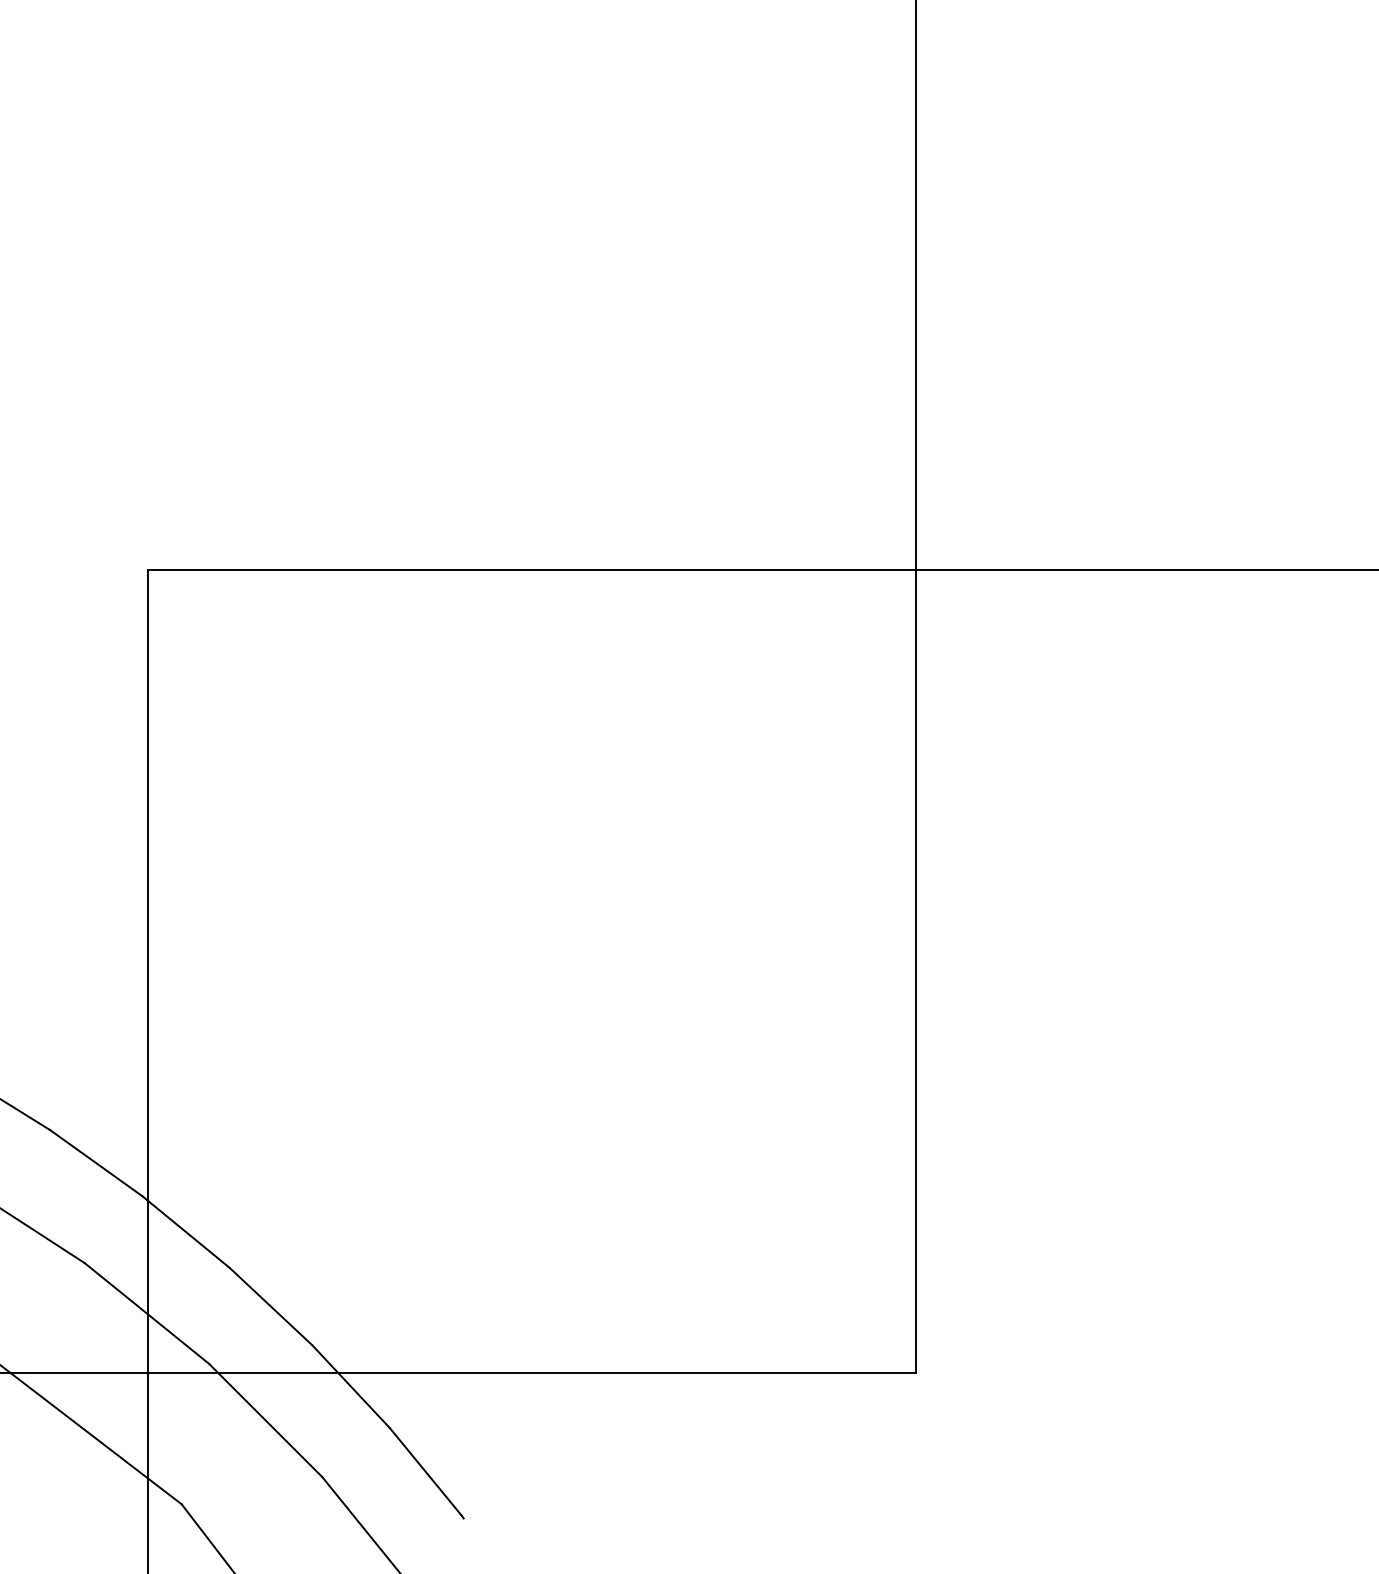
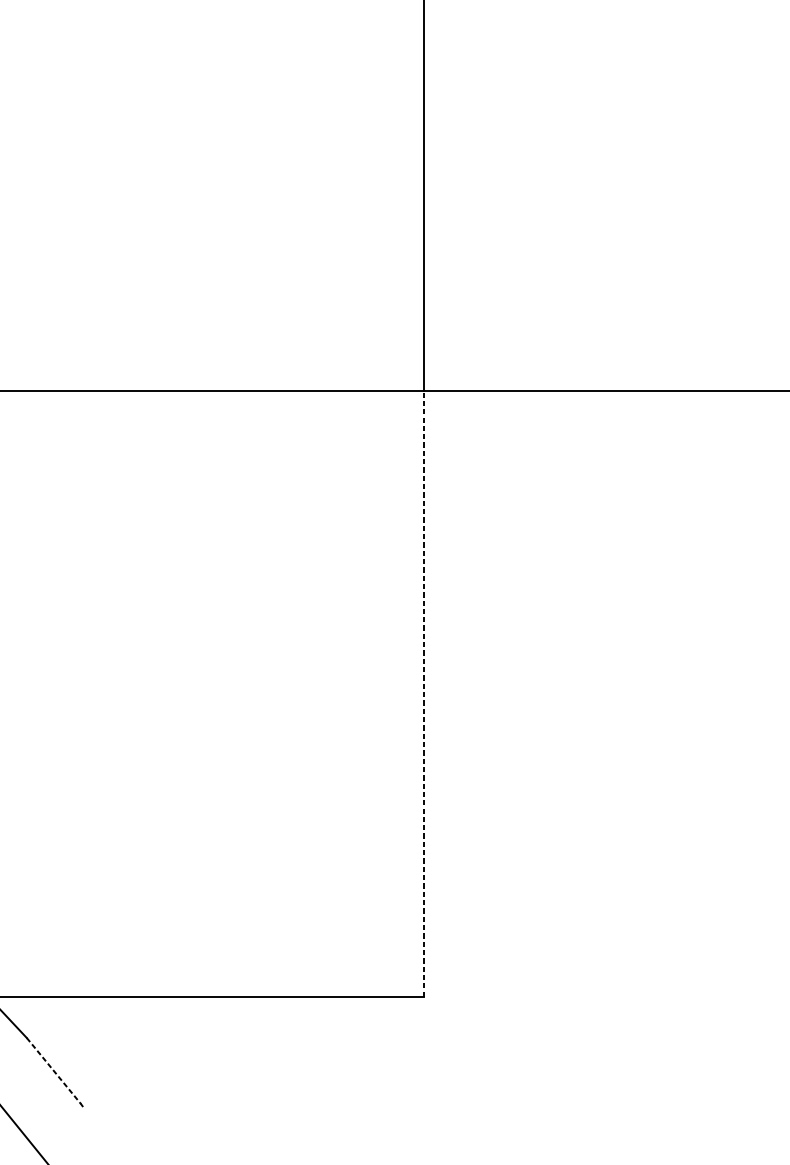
line: (916, 971) -> (424, 693), solid -> dashed
line: (425, 1471) -> (53, 1070), solid -> dashed

